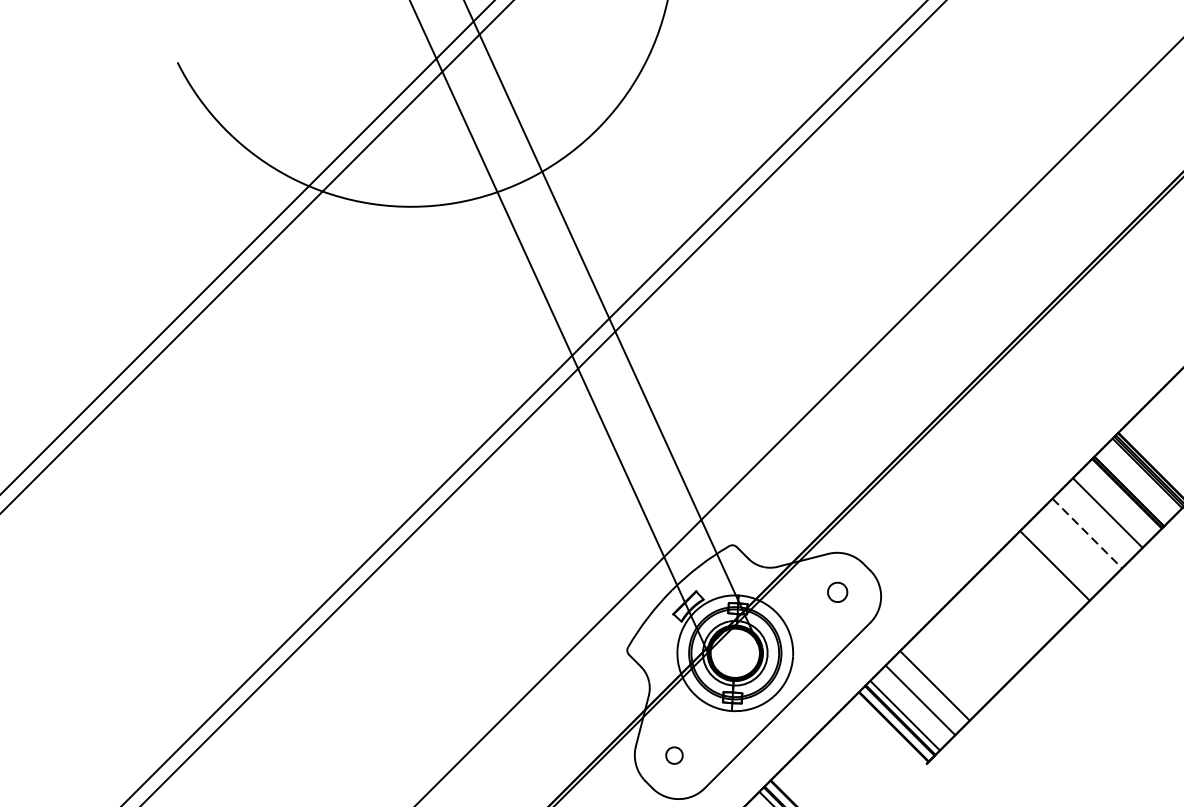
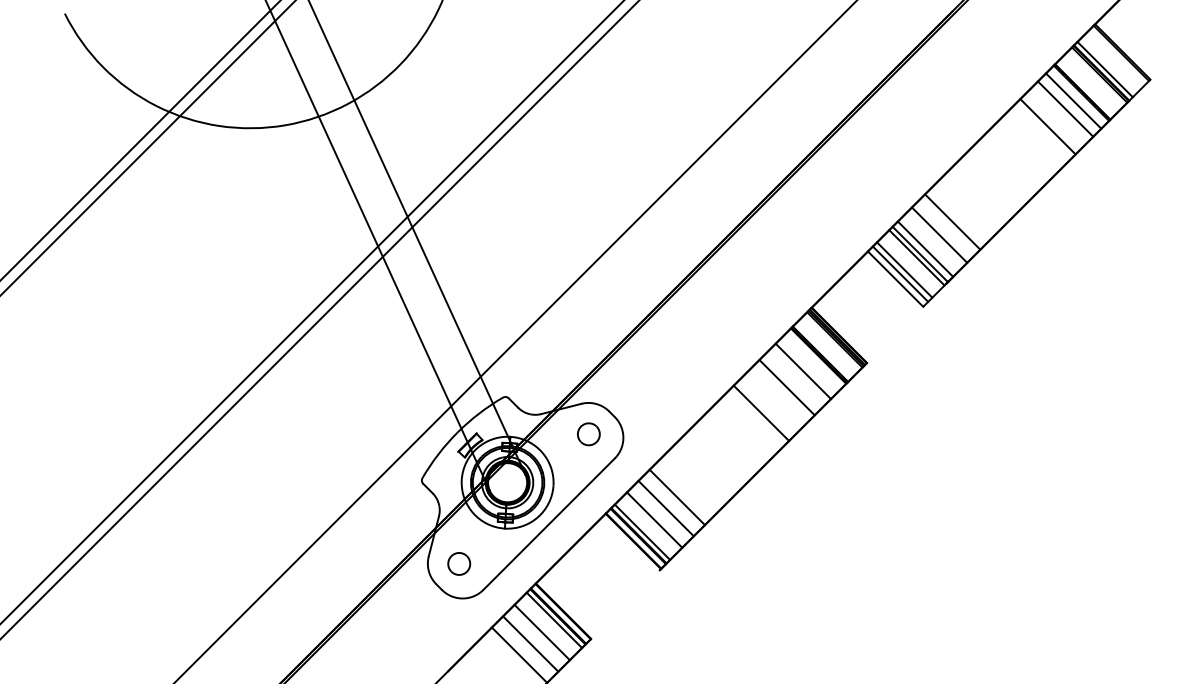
line: (1087, 534) -> (787, 388), dashed -> solid
part: (837, 592) -> (588, 434), size x1.43
line: (949, 671) -> (677, 497), added
part: (674, 755) -> (459, 563), size x1.67

